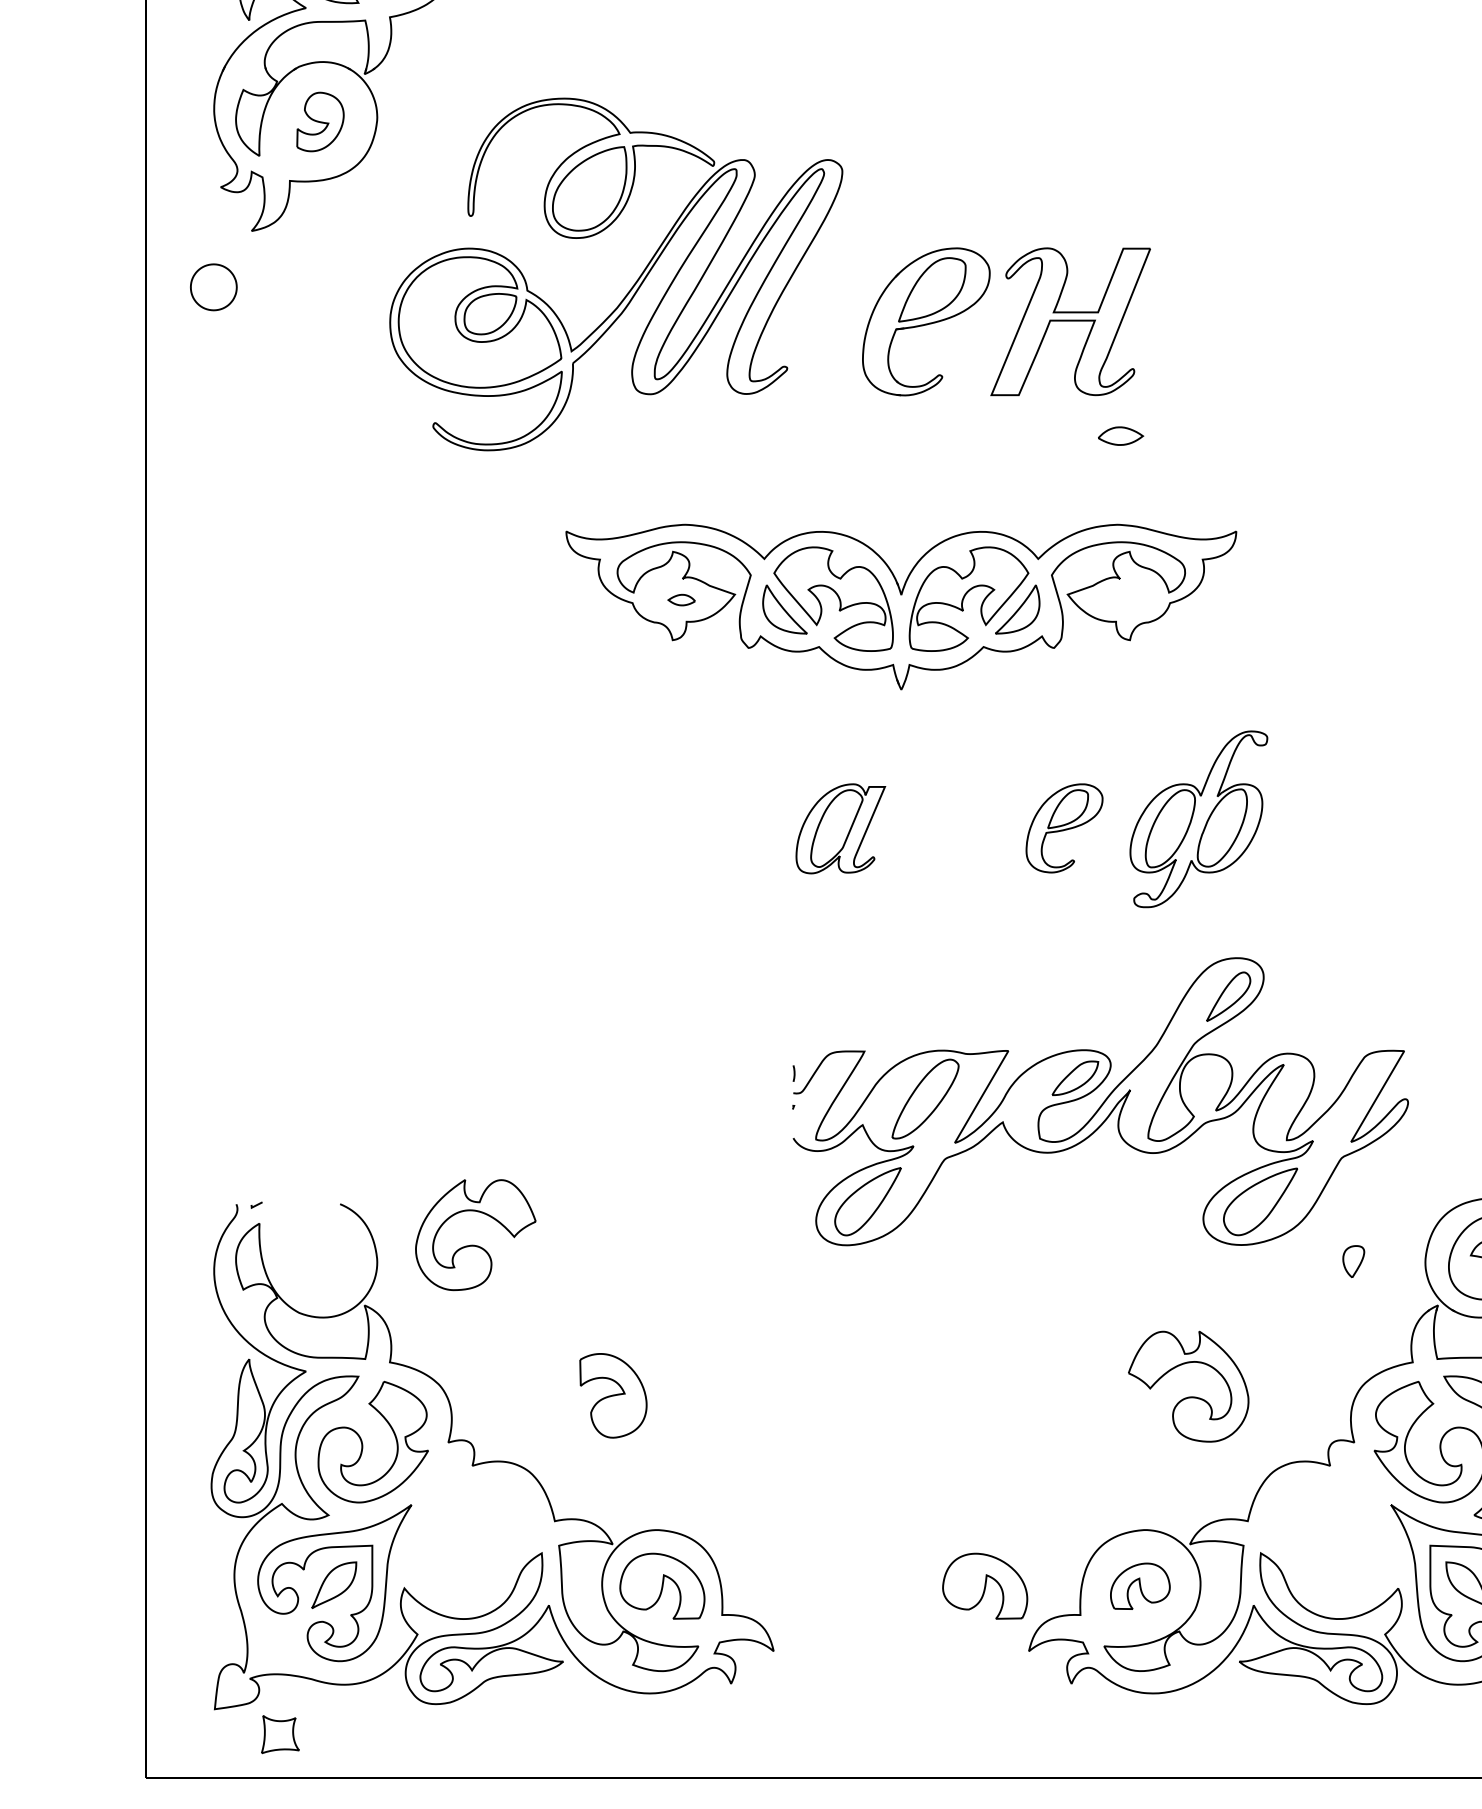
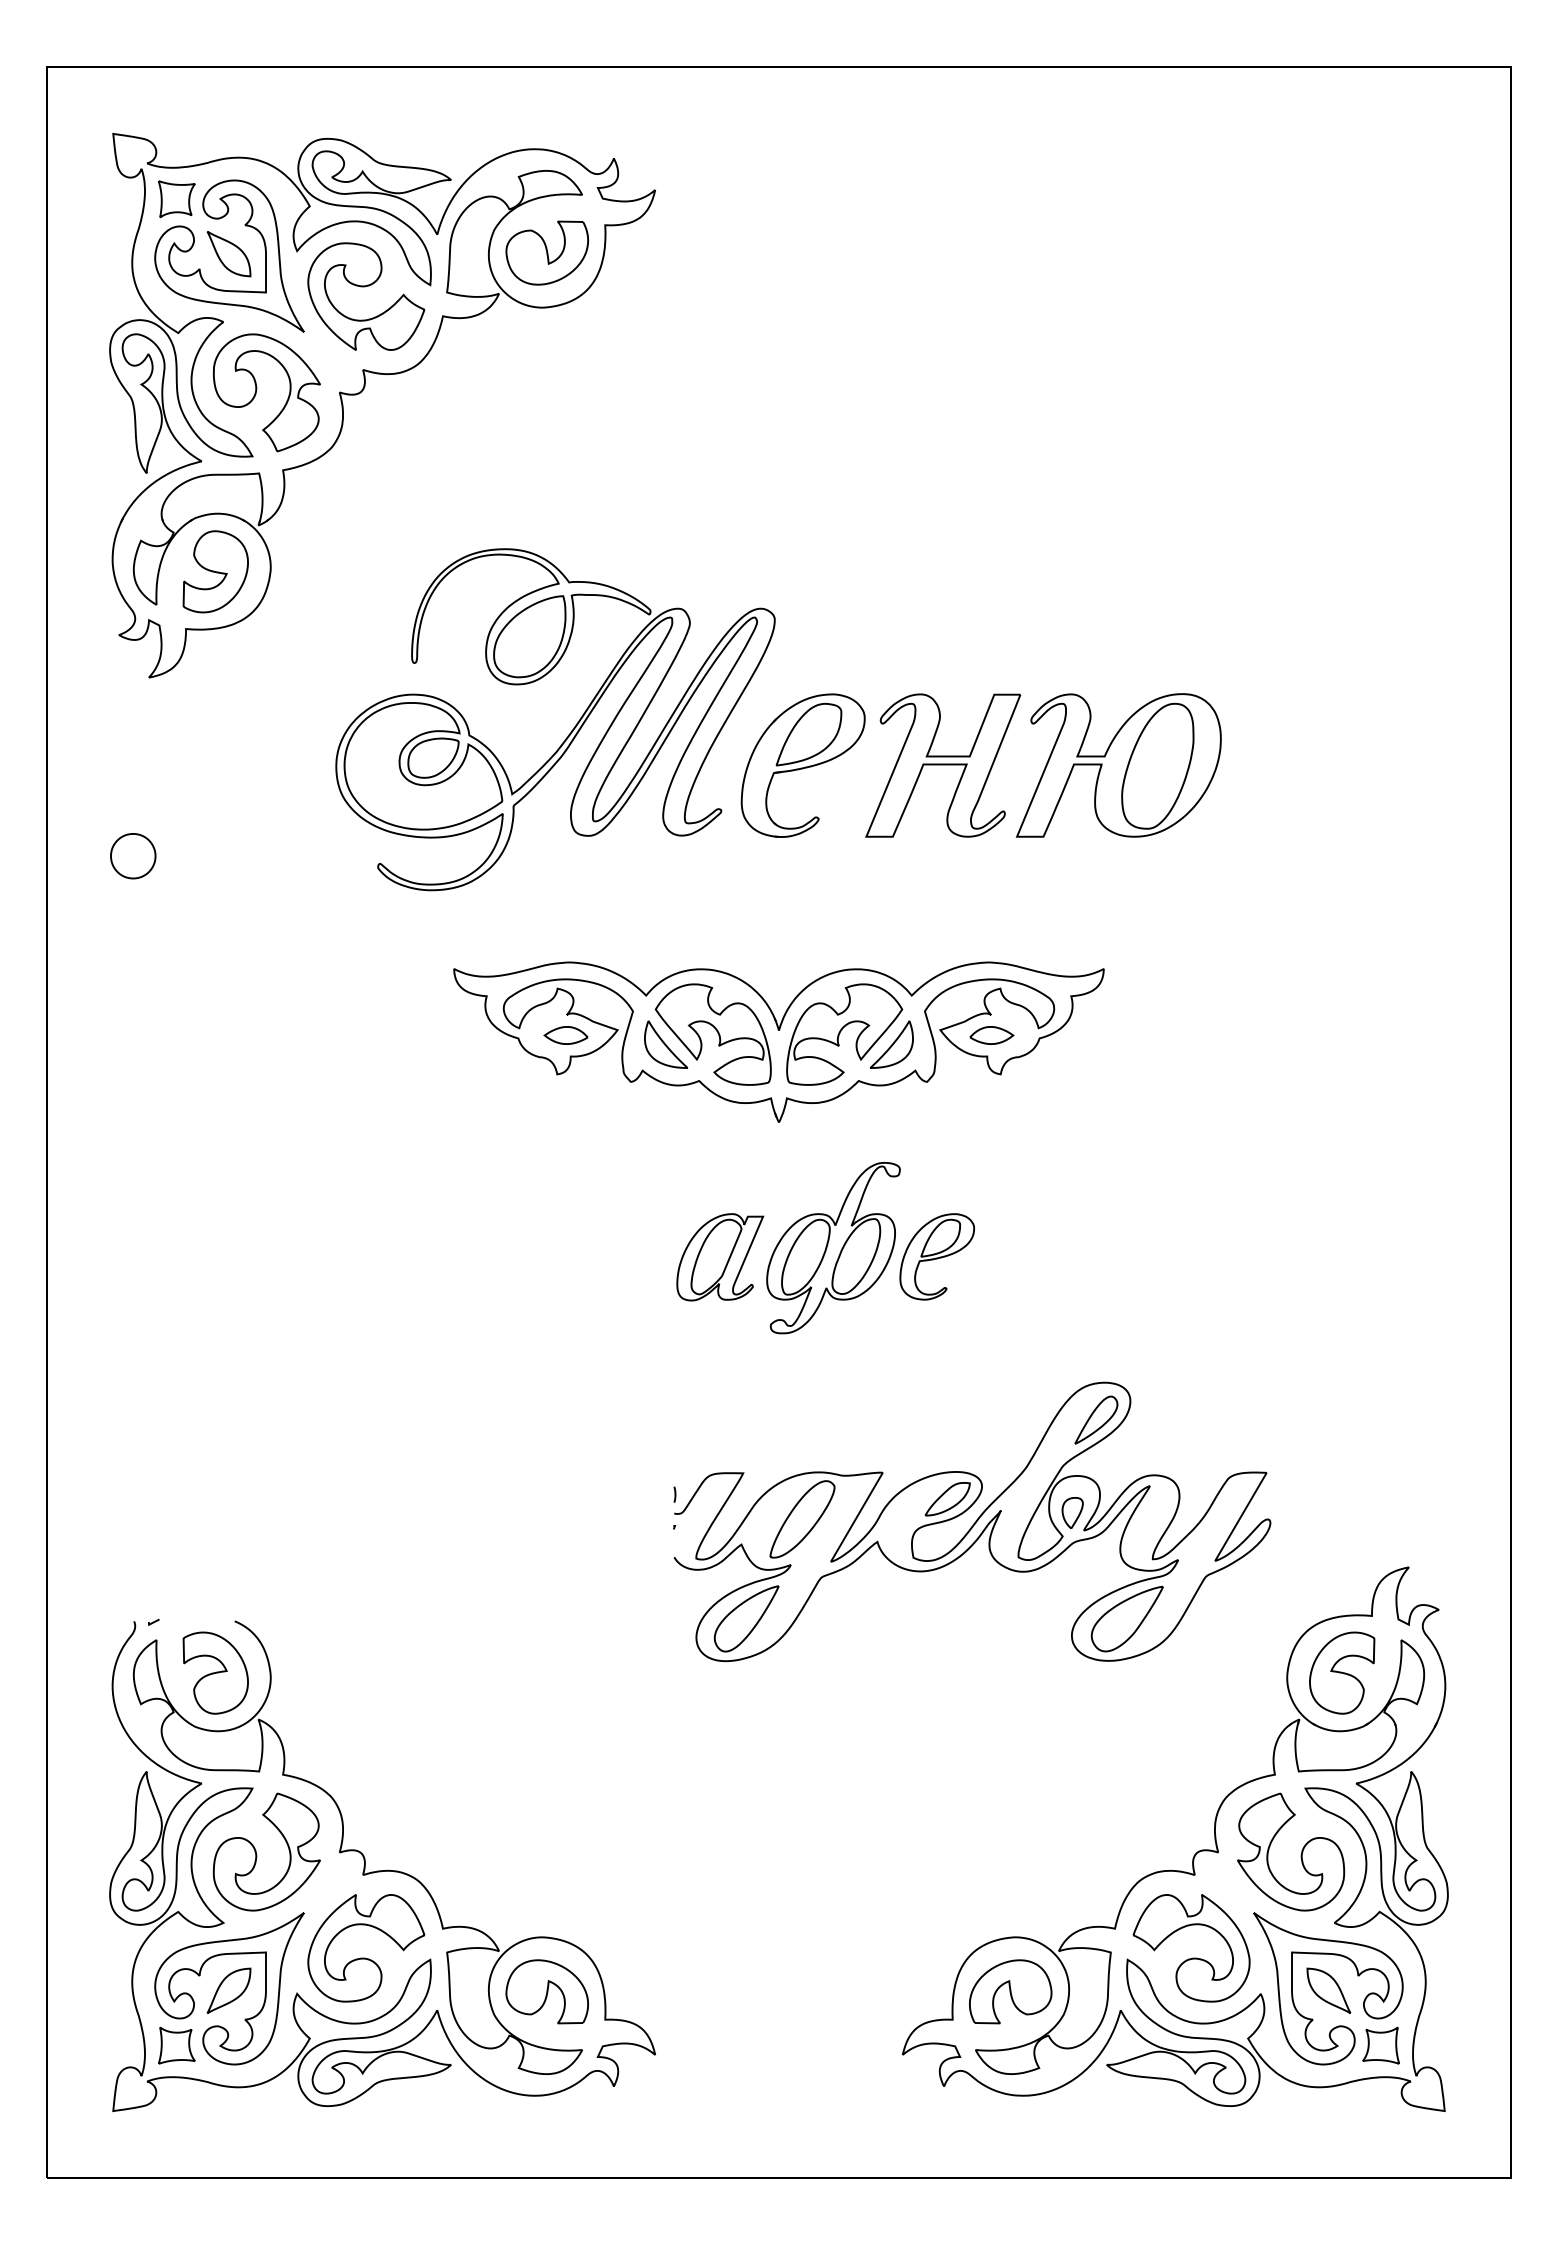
part: (320, 121) -> (215, 571), size x1.43
part: (632, 285) -> (571, 730), moved
part: (214, 287) -> (133, 856), moved
part: (1251, 321) -> (1118, 765), added
part: (1120, 436) -> (991, 1035), moved
part: (681, 600) -> (565, 1035), size x1.67
part: (1198, 819) -> (833, 1248), moved
part: (474, 1244) -> (365, 1957), moved
part: (1353, 1261) -> (1072, 1512), moved
part: (613, 1395) -> (215, 1672), moved
part: (1189, 1396) -> (1192, 1957), moved
part: (984, 1585) -> (859, 1991), removed
part: (1140, 1585) -> (1010, 1991), size x1.43
part: (280, 1734) -> (176, 2045), moved

